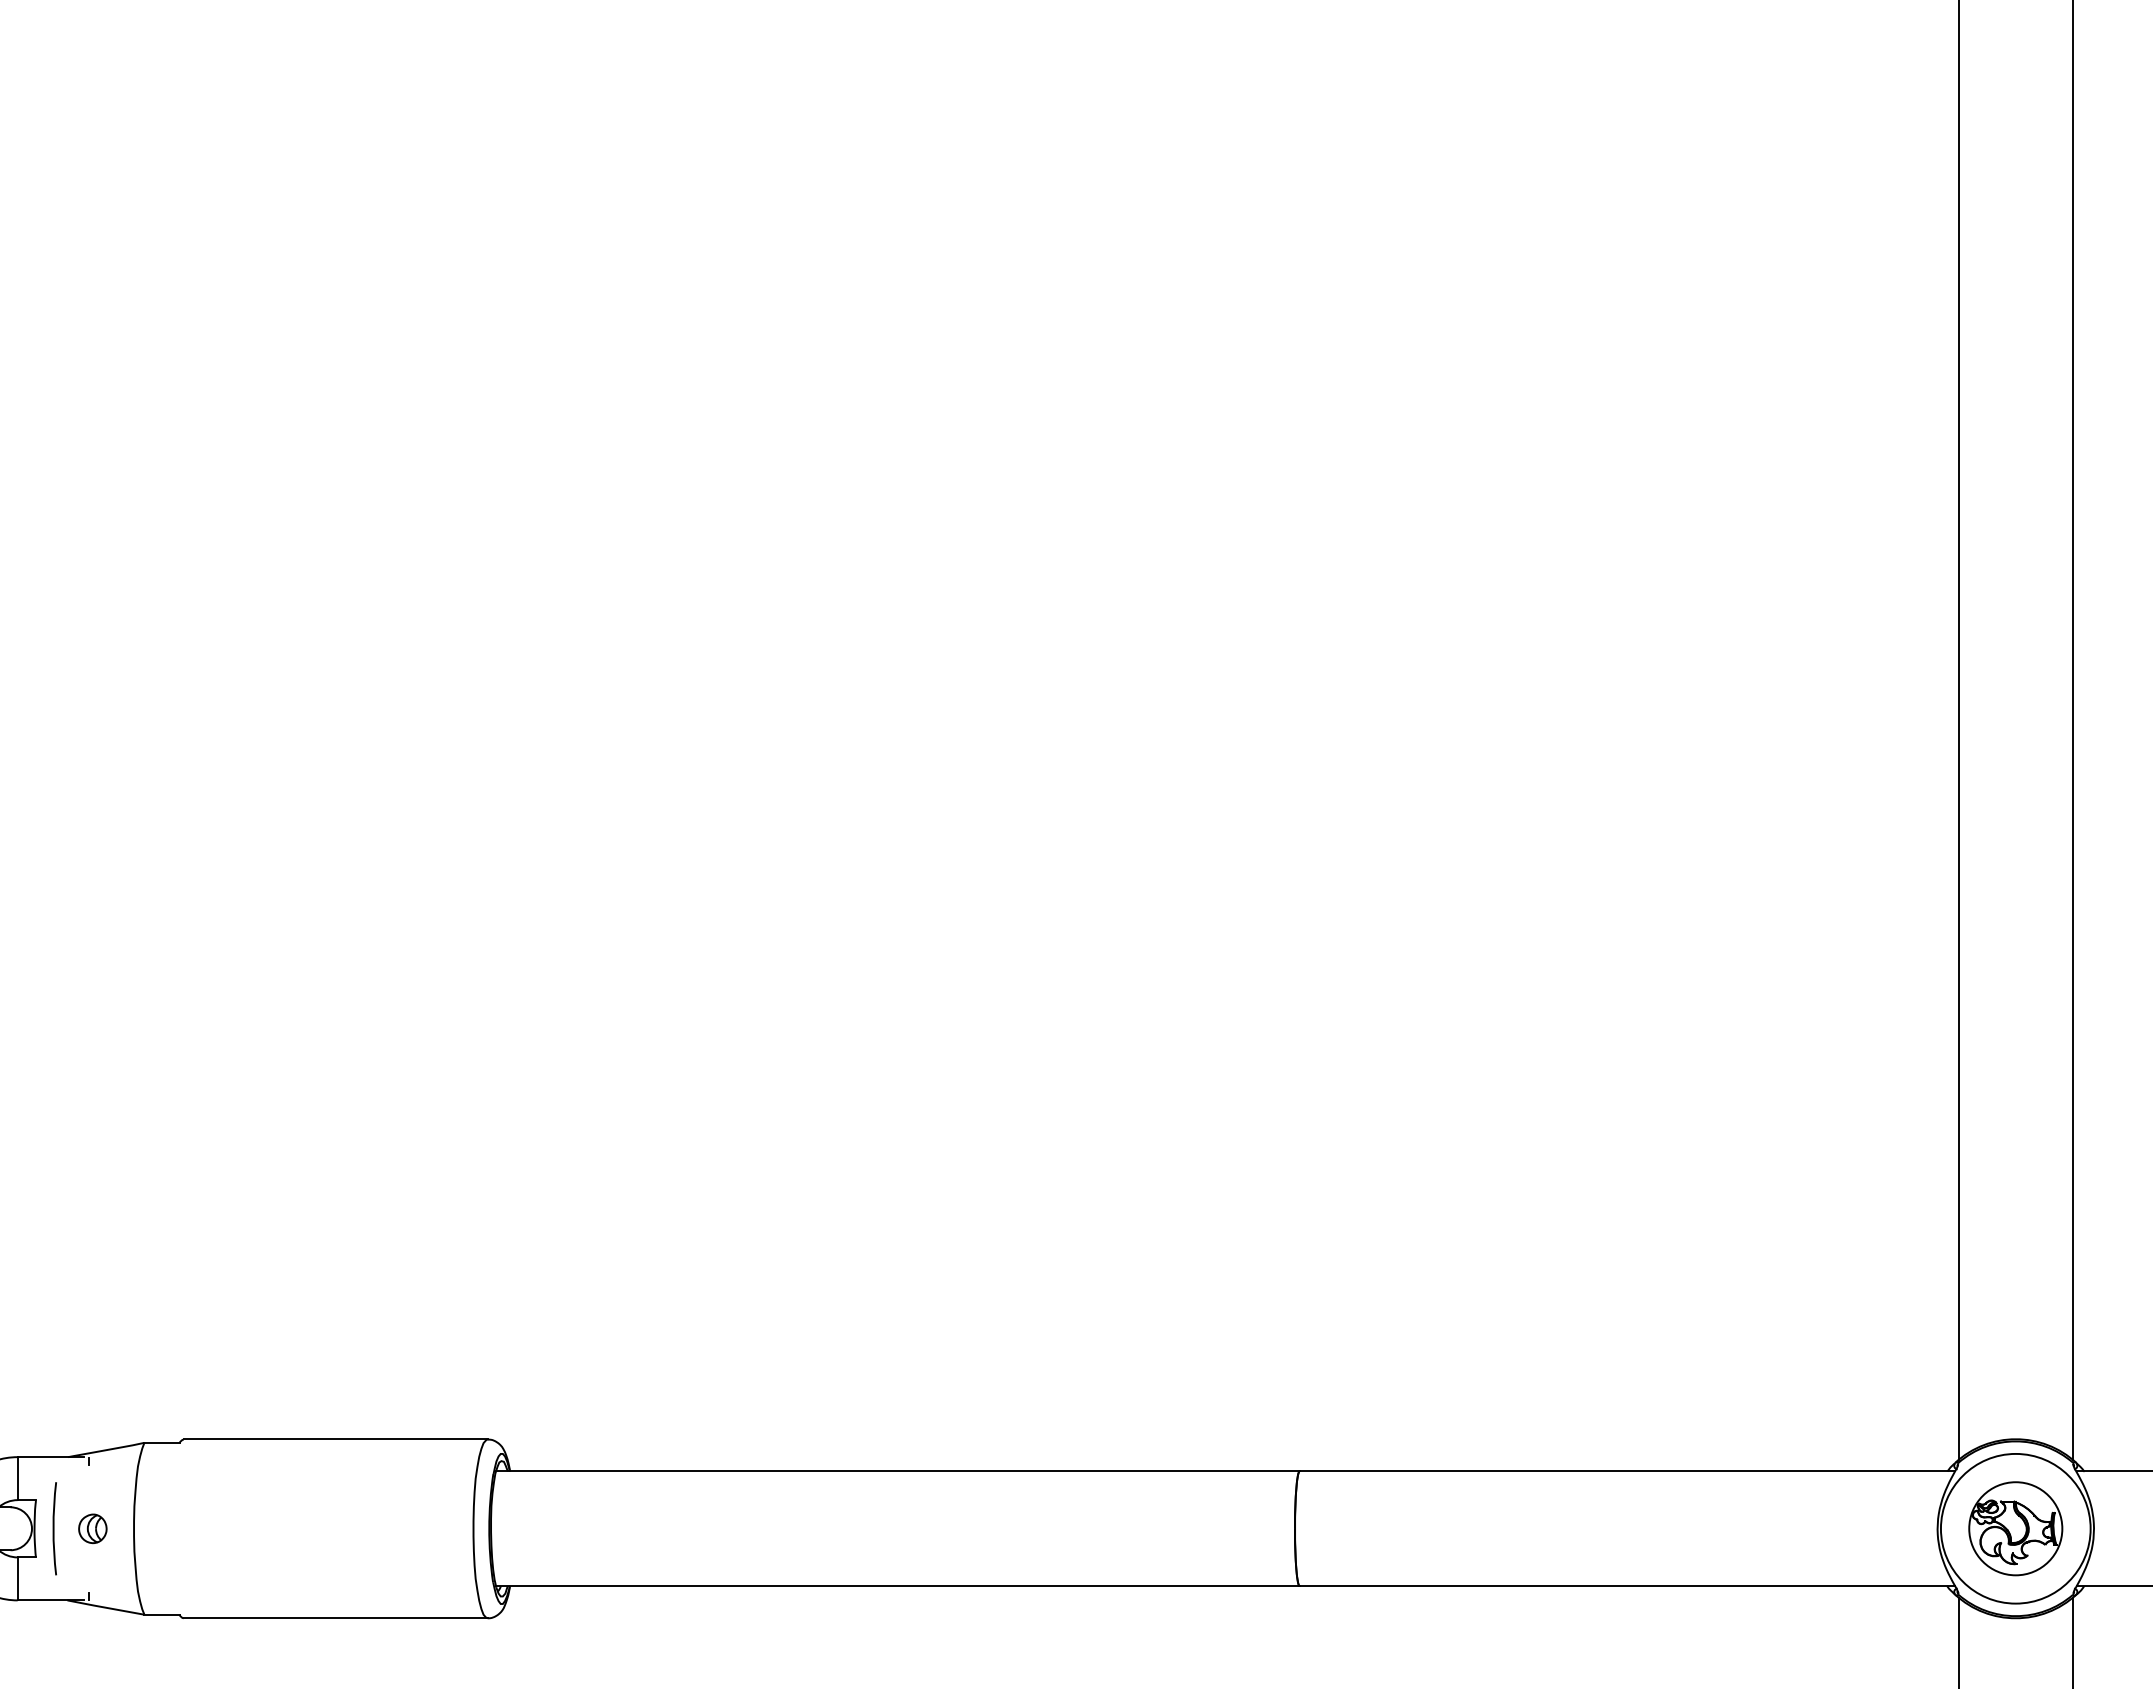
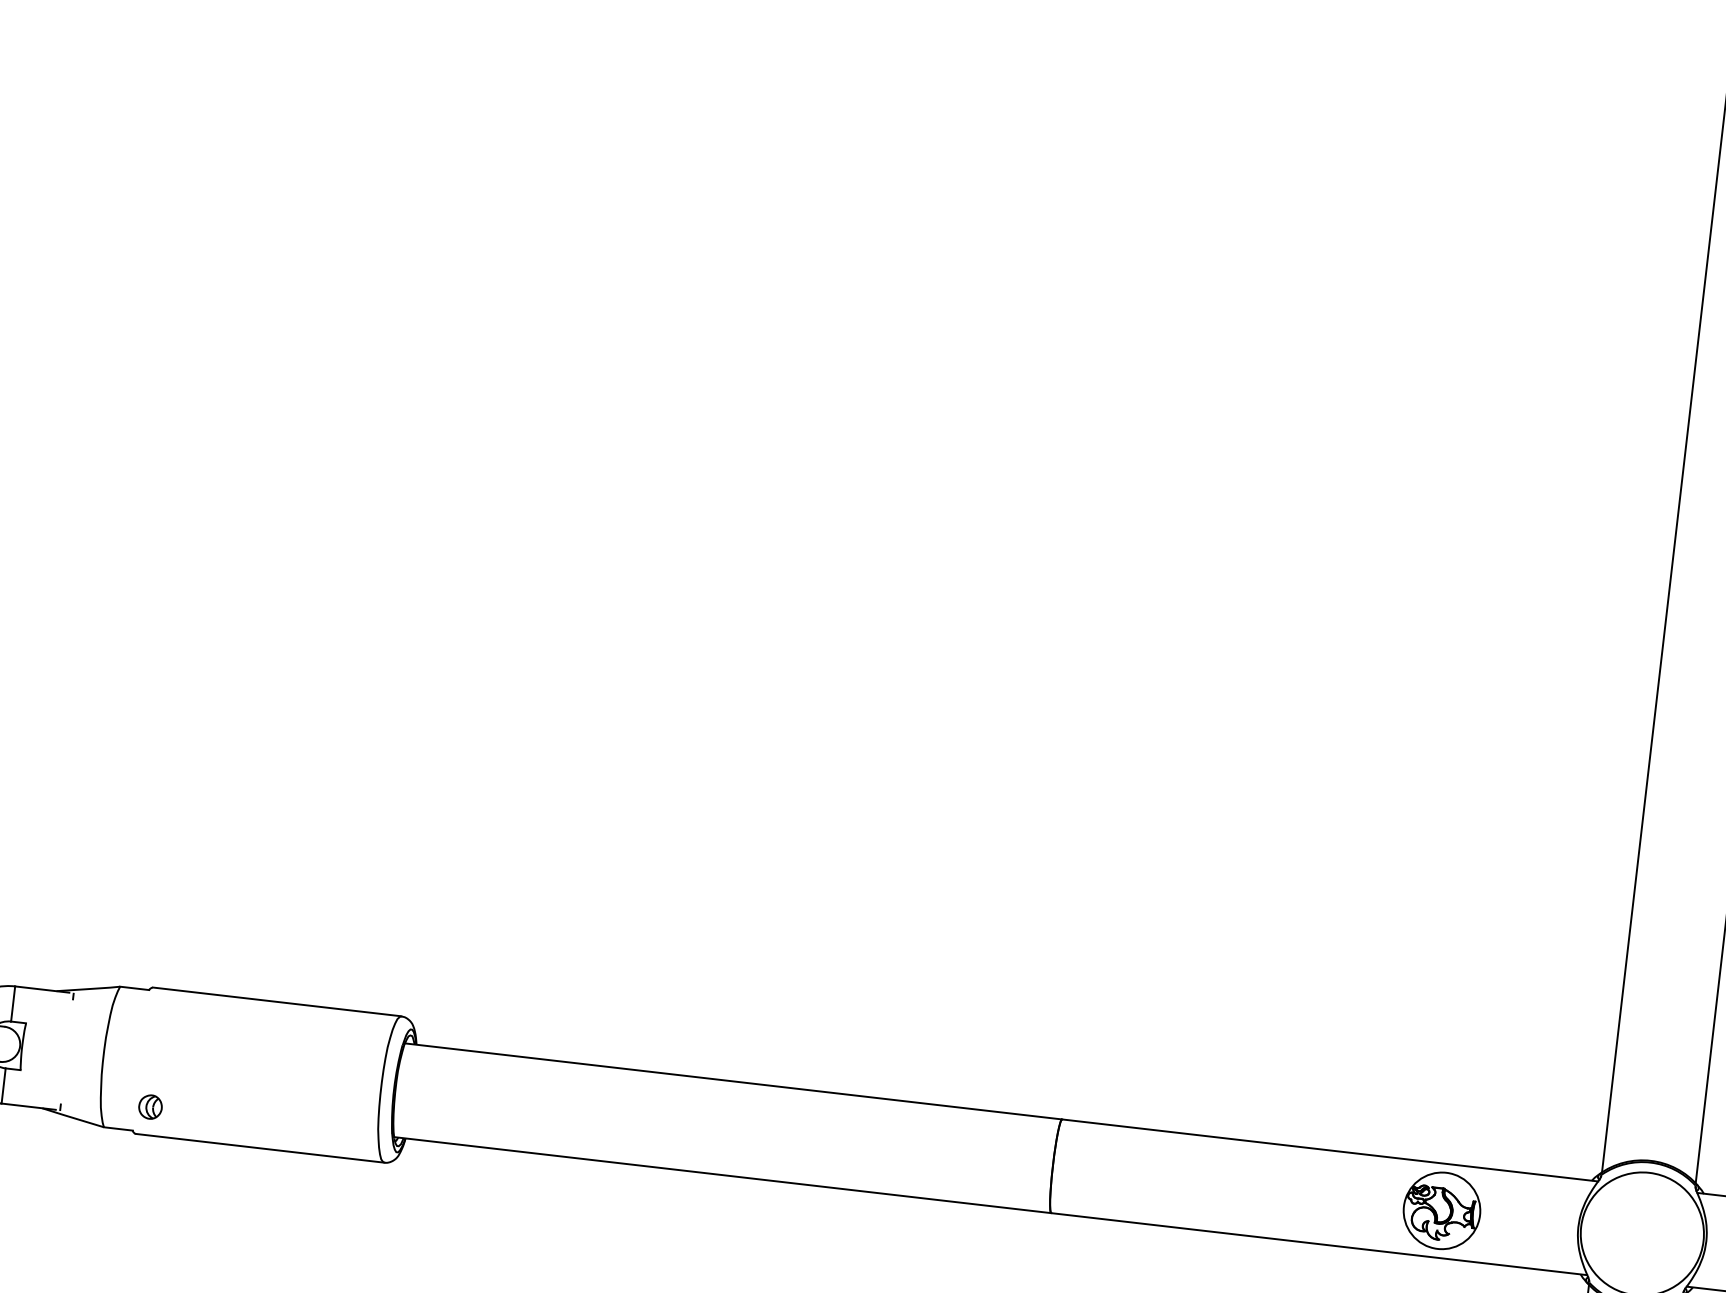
arc: (54, 1528) -> (38, 1048), removed
part: (92, 1528) -> (150, 1106), moved
part: (2015, 1528) -> (1441, 1210), moved

